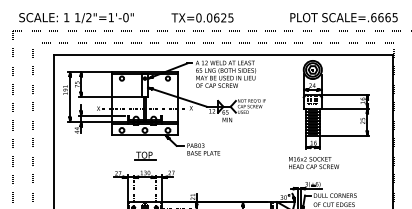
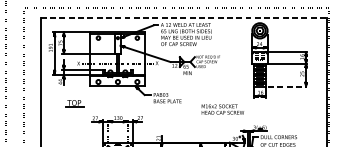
line: (223, 54) -> (184, 17), solid -> dashed
line: (346, 135) -> (288, 86), solid -> dashed
part: (145, 155) -> (75, 103), moved
text: (313, 163) -> (222, 109), moved

